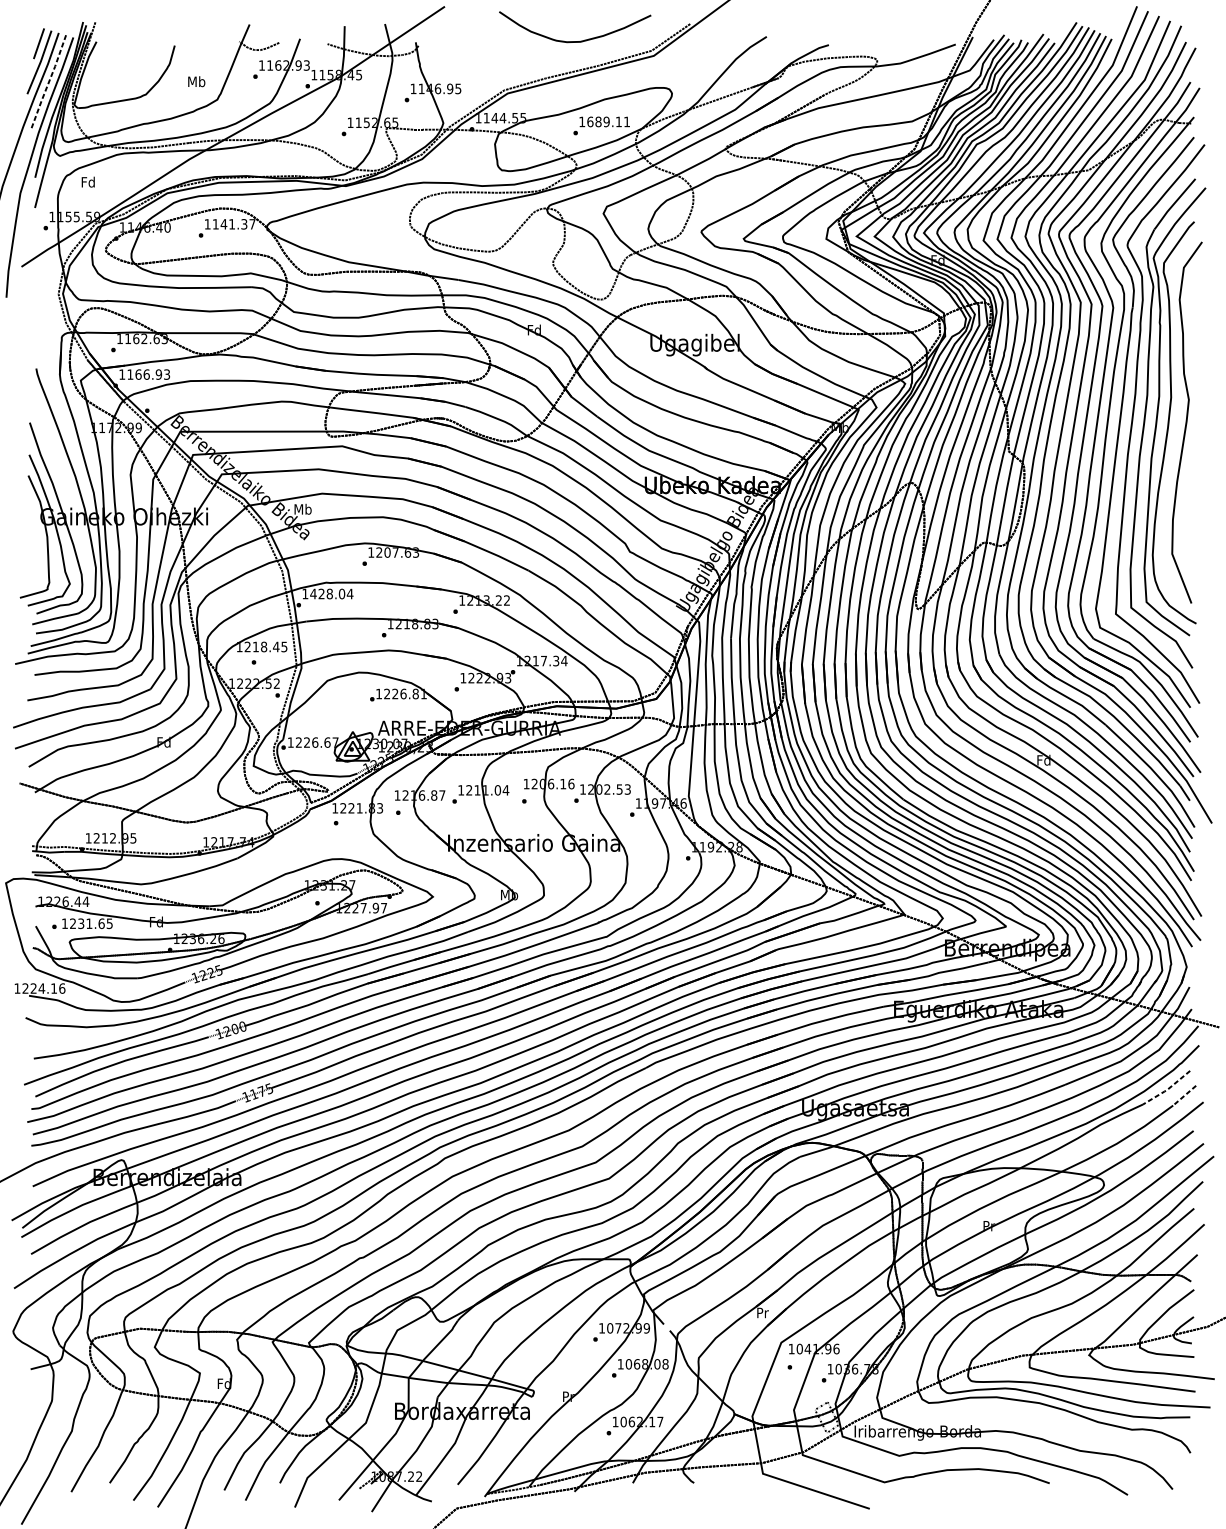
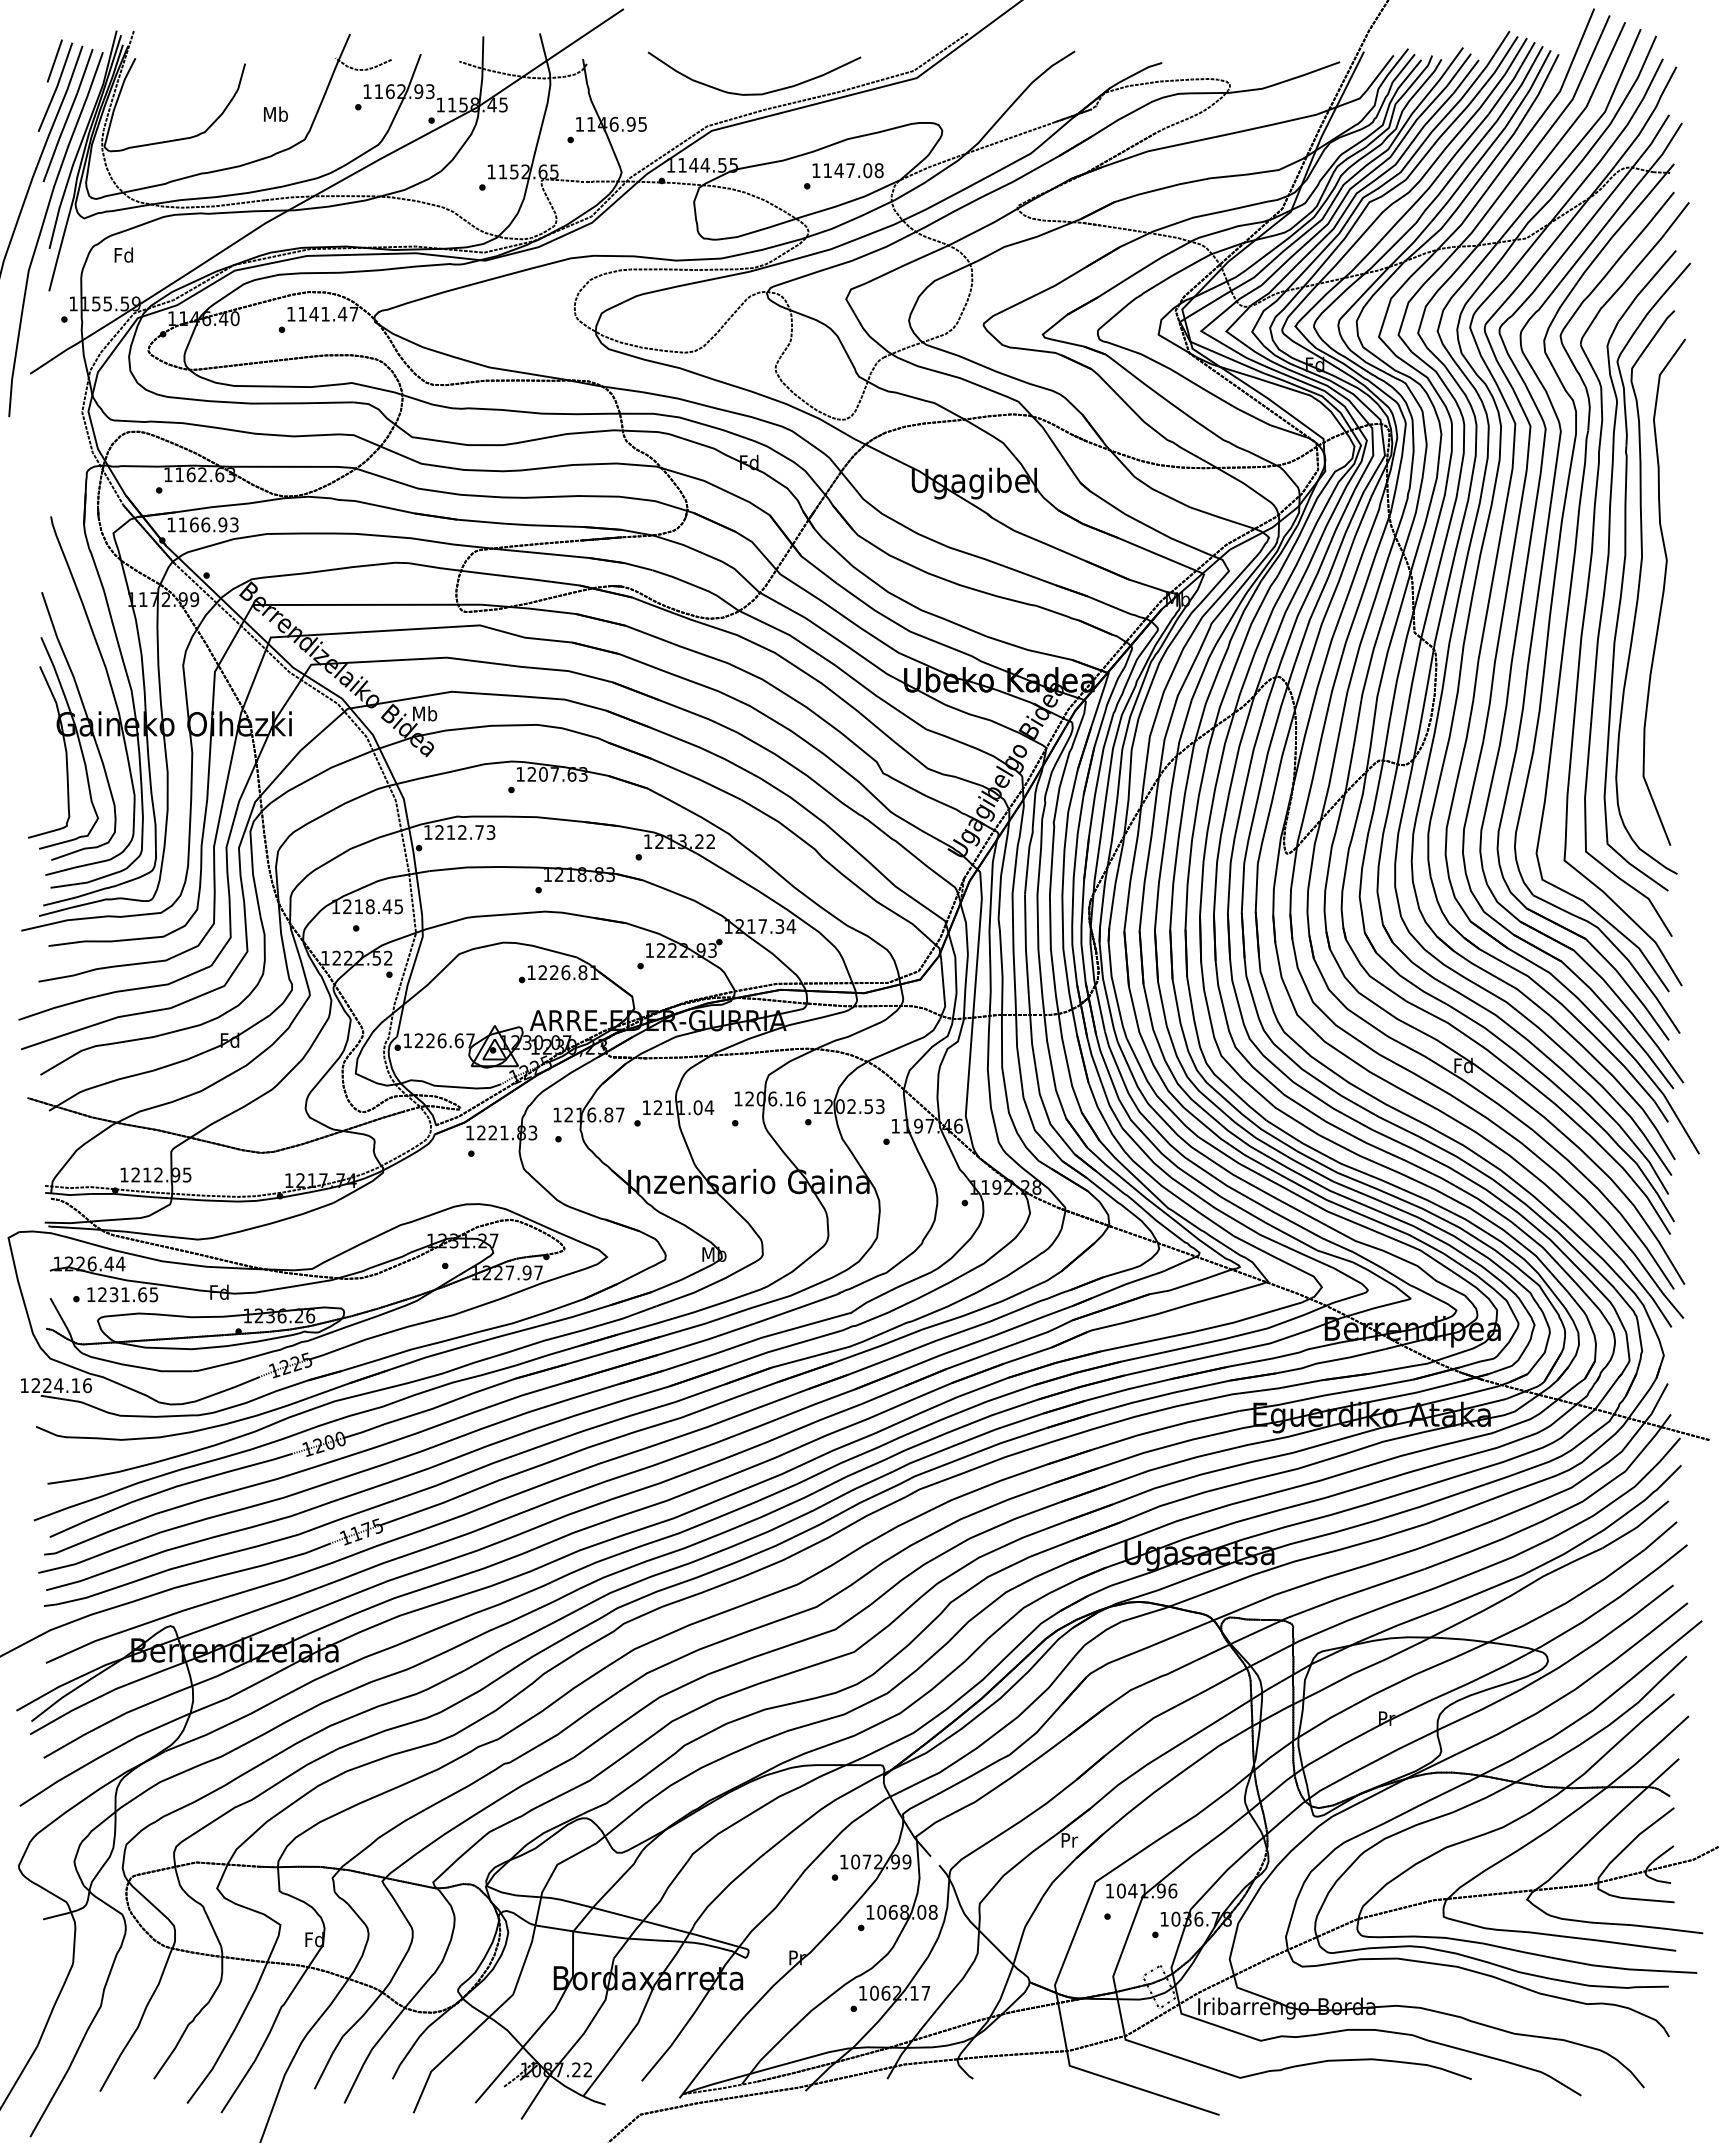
curve: (575, 41) -> (754, 93), moved
line: (48, 82) -> (68, 115), dashed -> solid
text: (608, 121) -> (853, 170), 1689.11 -> 1147.08
text: (244, 223) -> (342, 313), 1141.37 -> 1141.47
text: (331, 594) -> (464, 832), 1428.04 -> 1212.73
line: (1167, 1089) -> (1637, 1527), dashed -> solid
line: (1184, 1096) -> (1660, 1536), dashed -> solid

